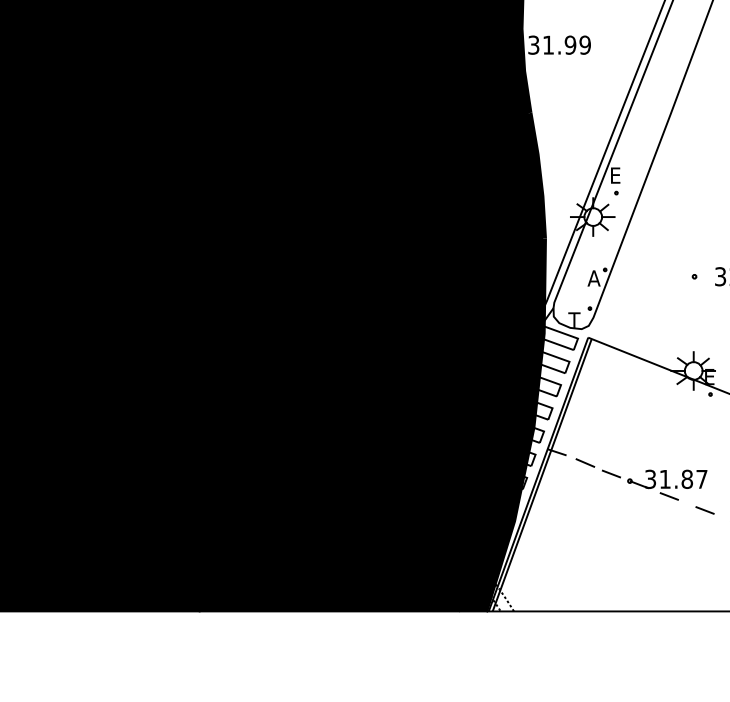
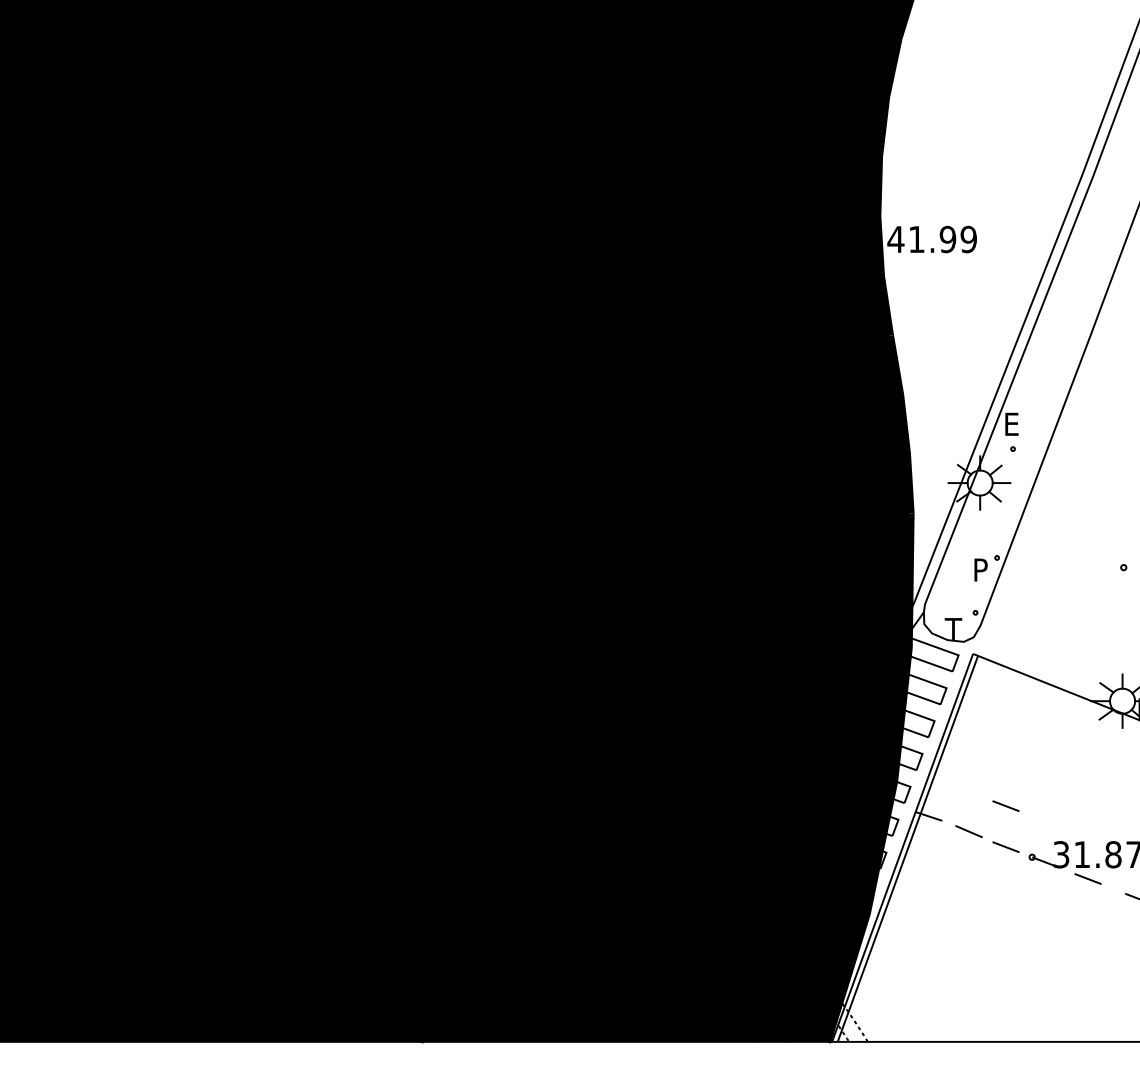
text: (533, 45) -> (895, 239), 31.99 -> 41.99
text: (594, 278) -> (981, 569), A -> P
line: (611, 444) -> (1005, 805), added

